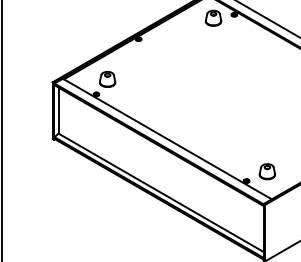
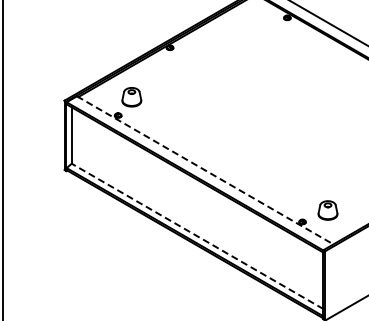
part: (213, 17) -> (261, 21), removed
line: (167, 139) -> (205, 170), solid -> dashed
line: (161, 192) -> (197, 236), solid -> dashed

